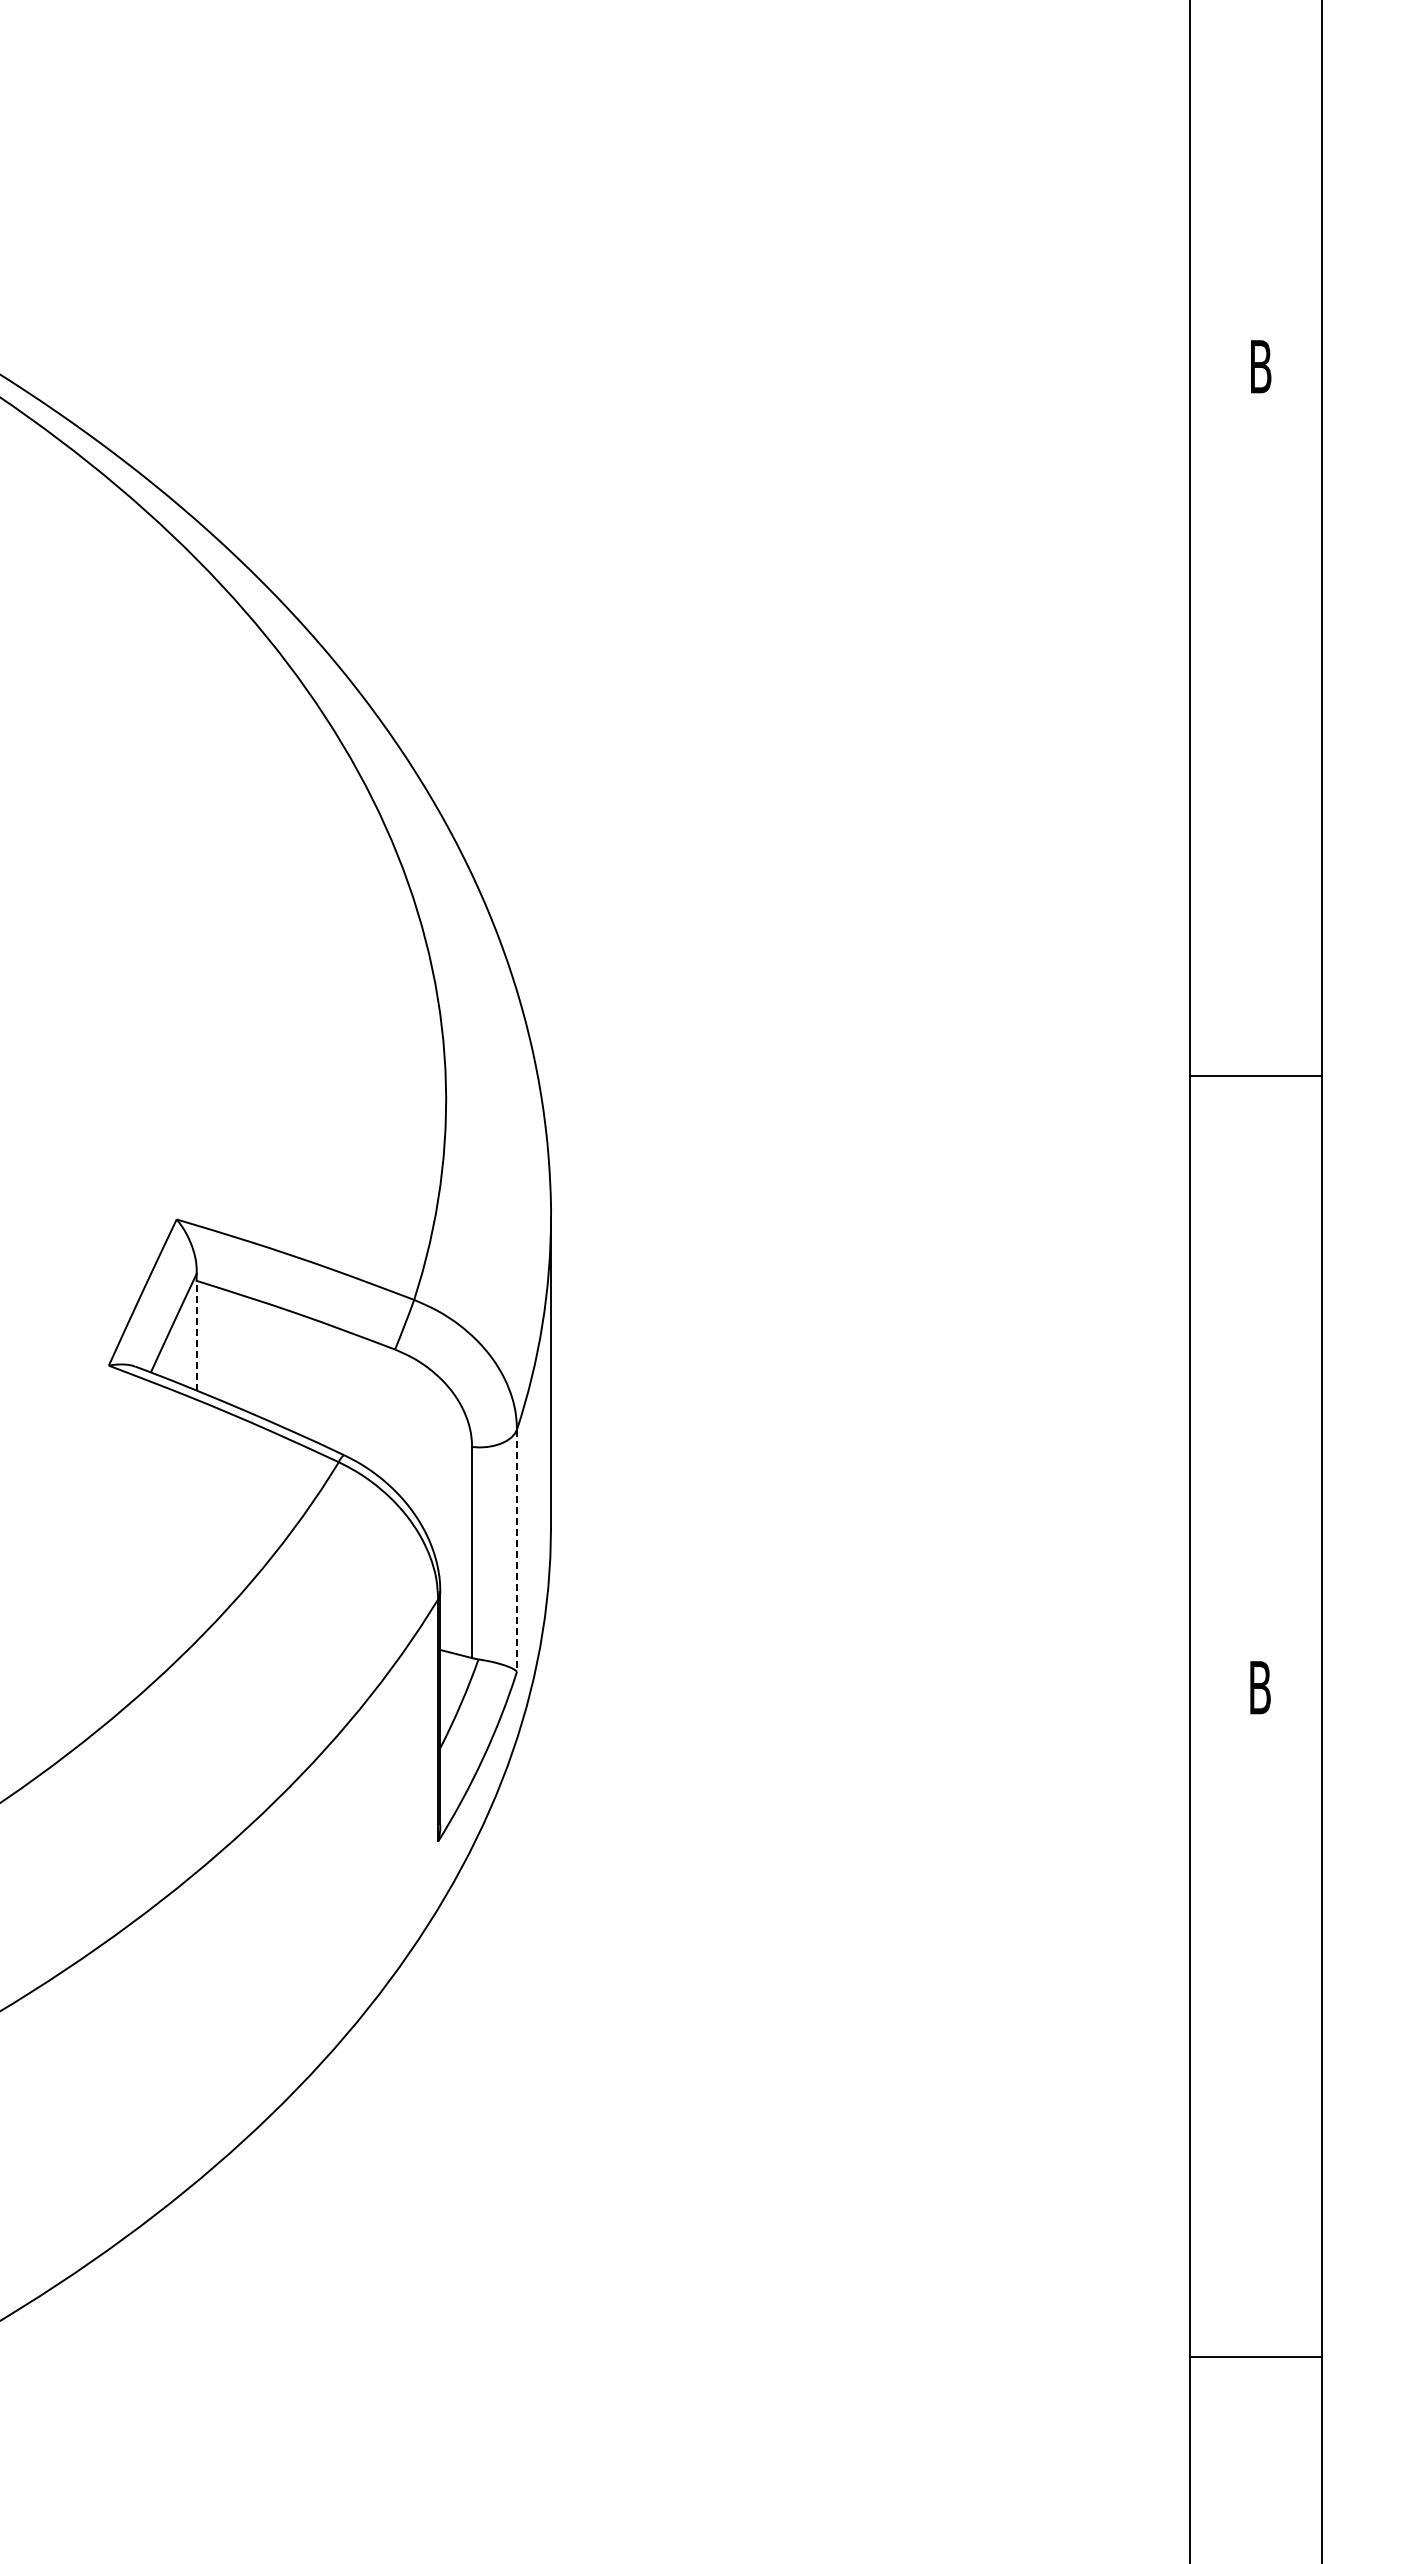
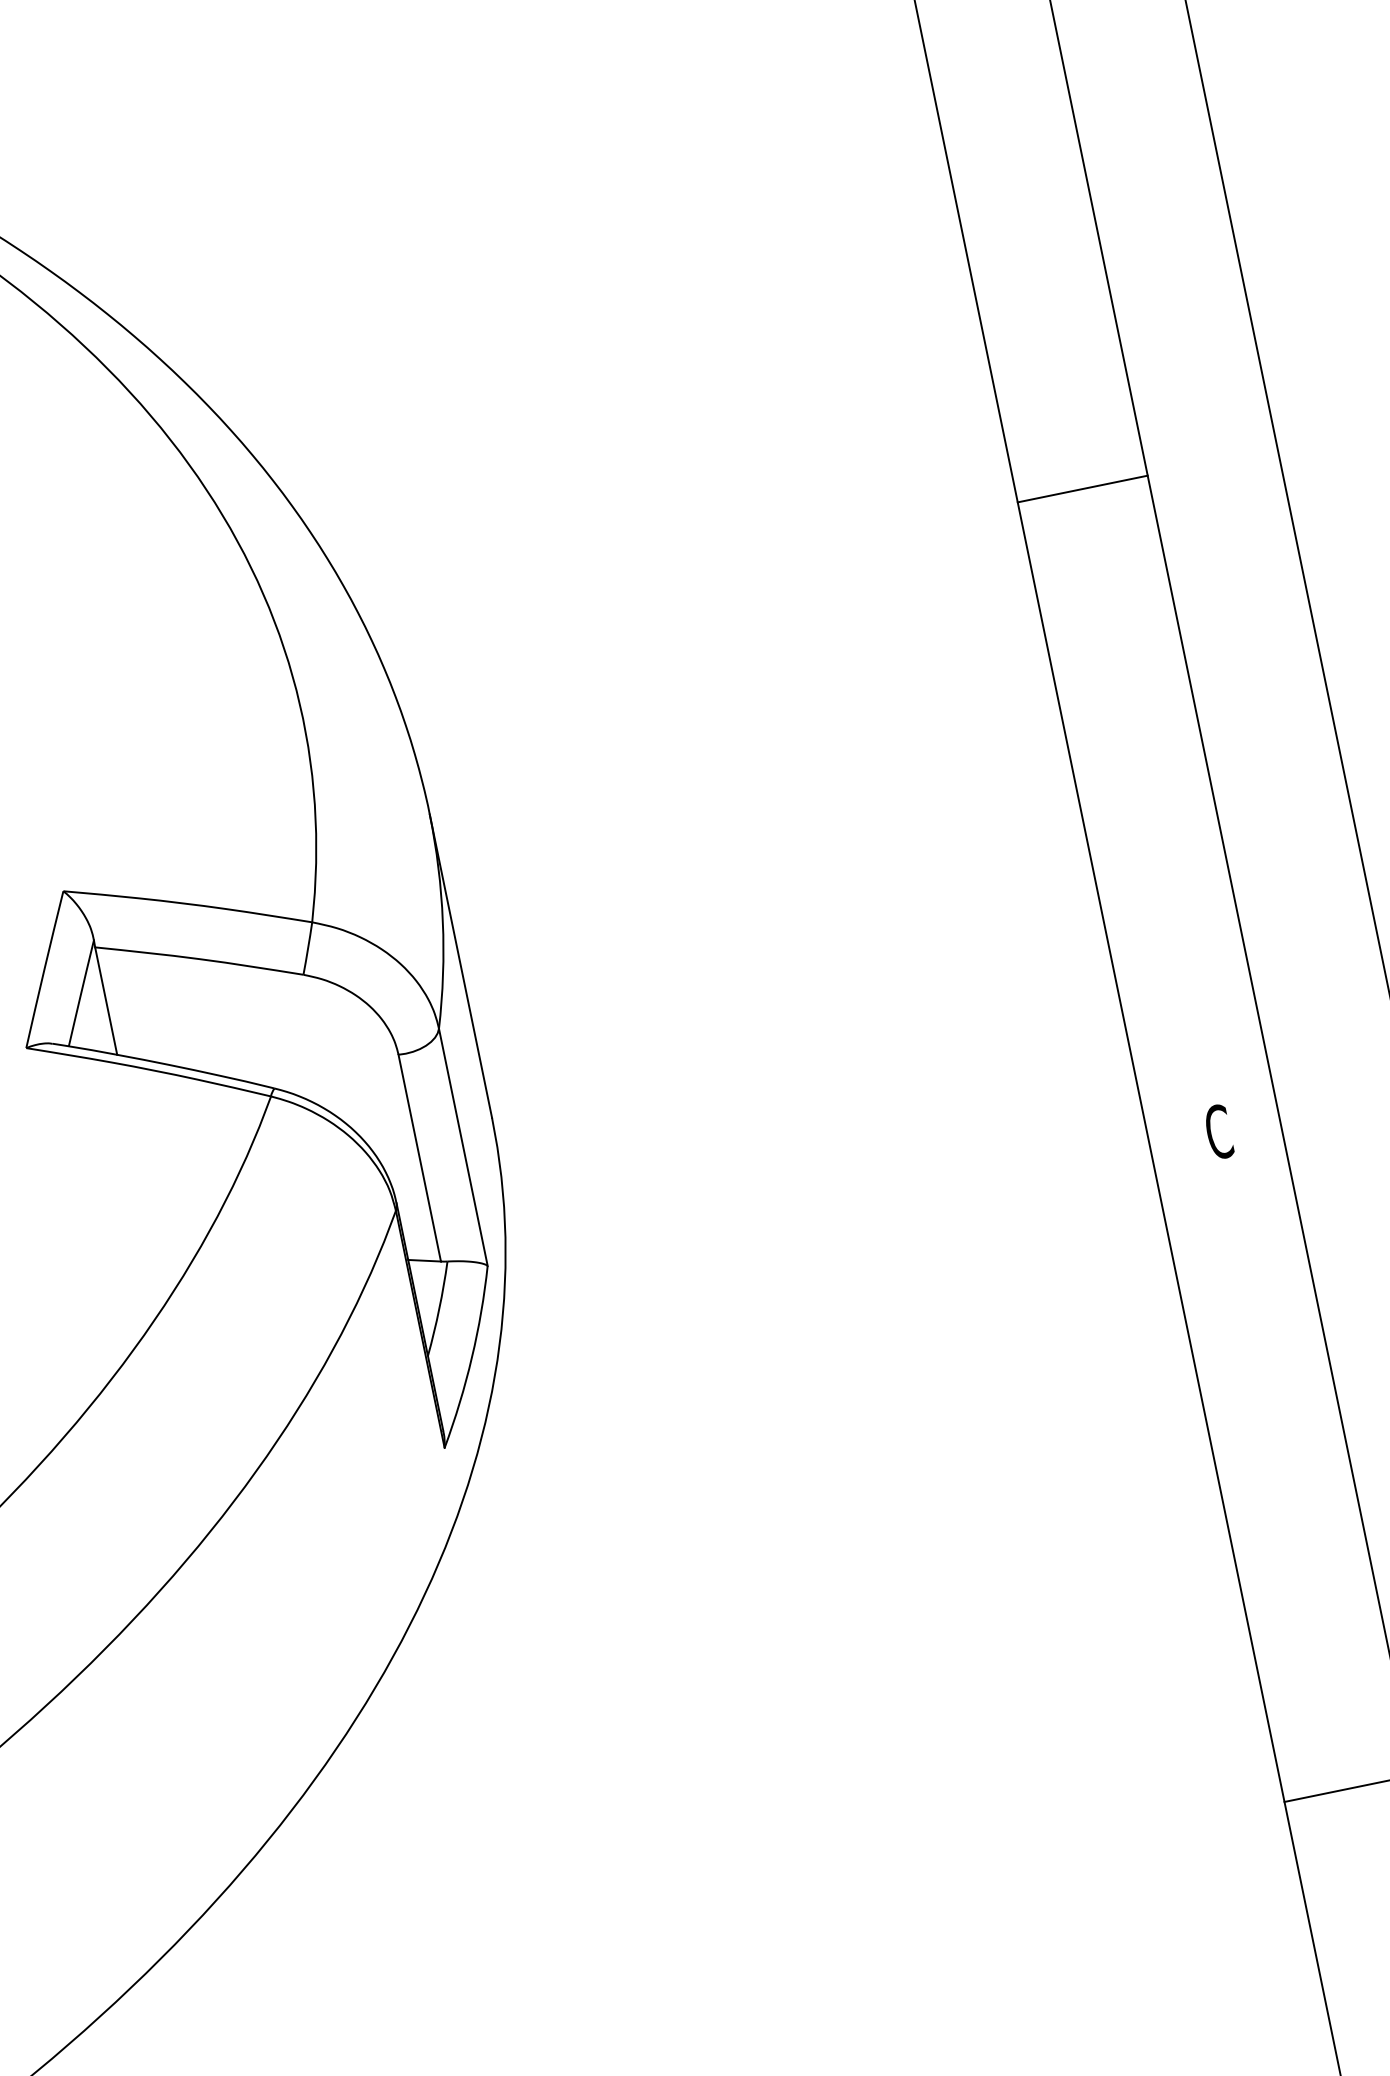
line: (1255, 1076) -> (1082, 489), moved
line: (196, 1335) -> (106, 1000), dashed -> solid
line: (517, 1551) -> (463, 1147), dashed -> solid
text: (1259, 1687) -> (1218, 1132), B -> C

